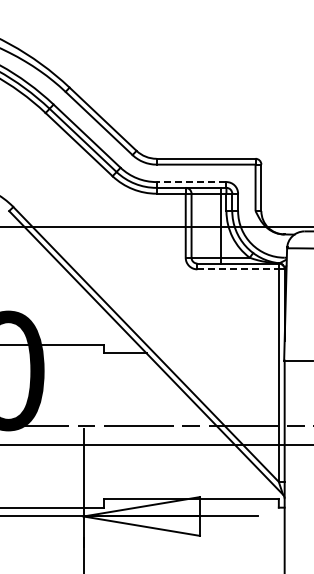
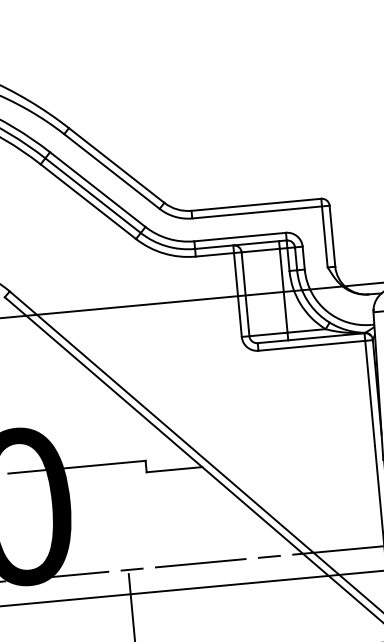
line: (191, 182) -> (240, 237), dashed -> solid
line: (238, 269) -> (312, 345), dashed -> solid

